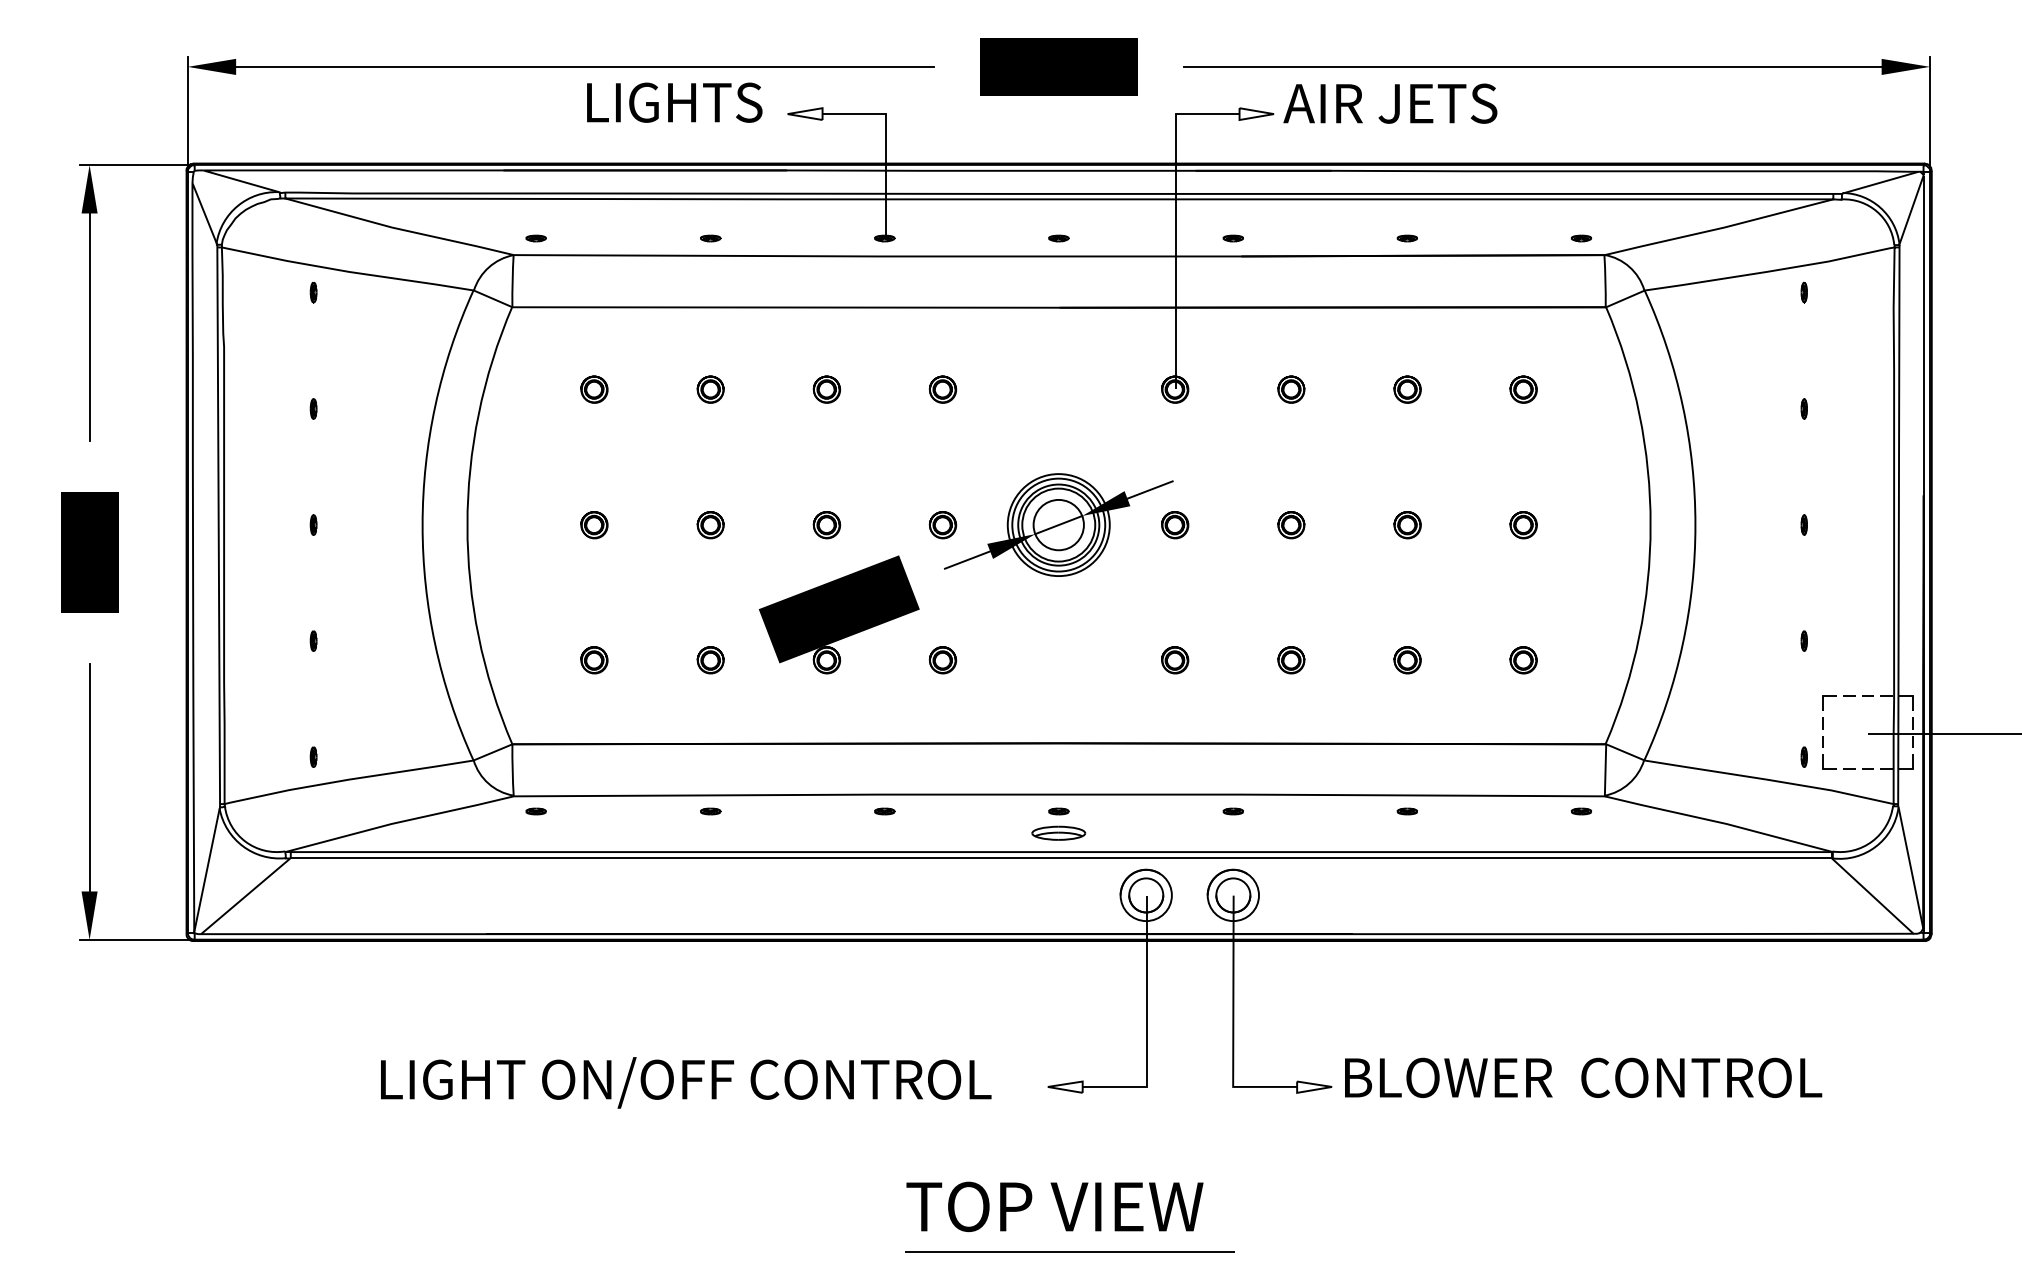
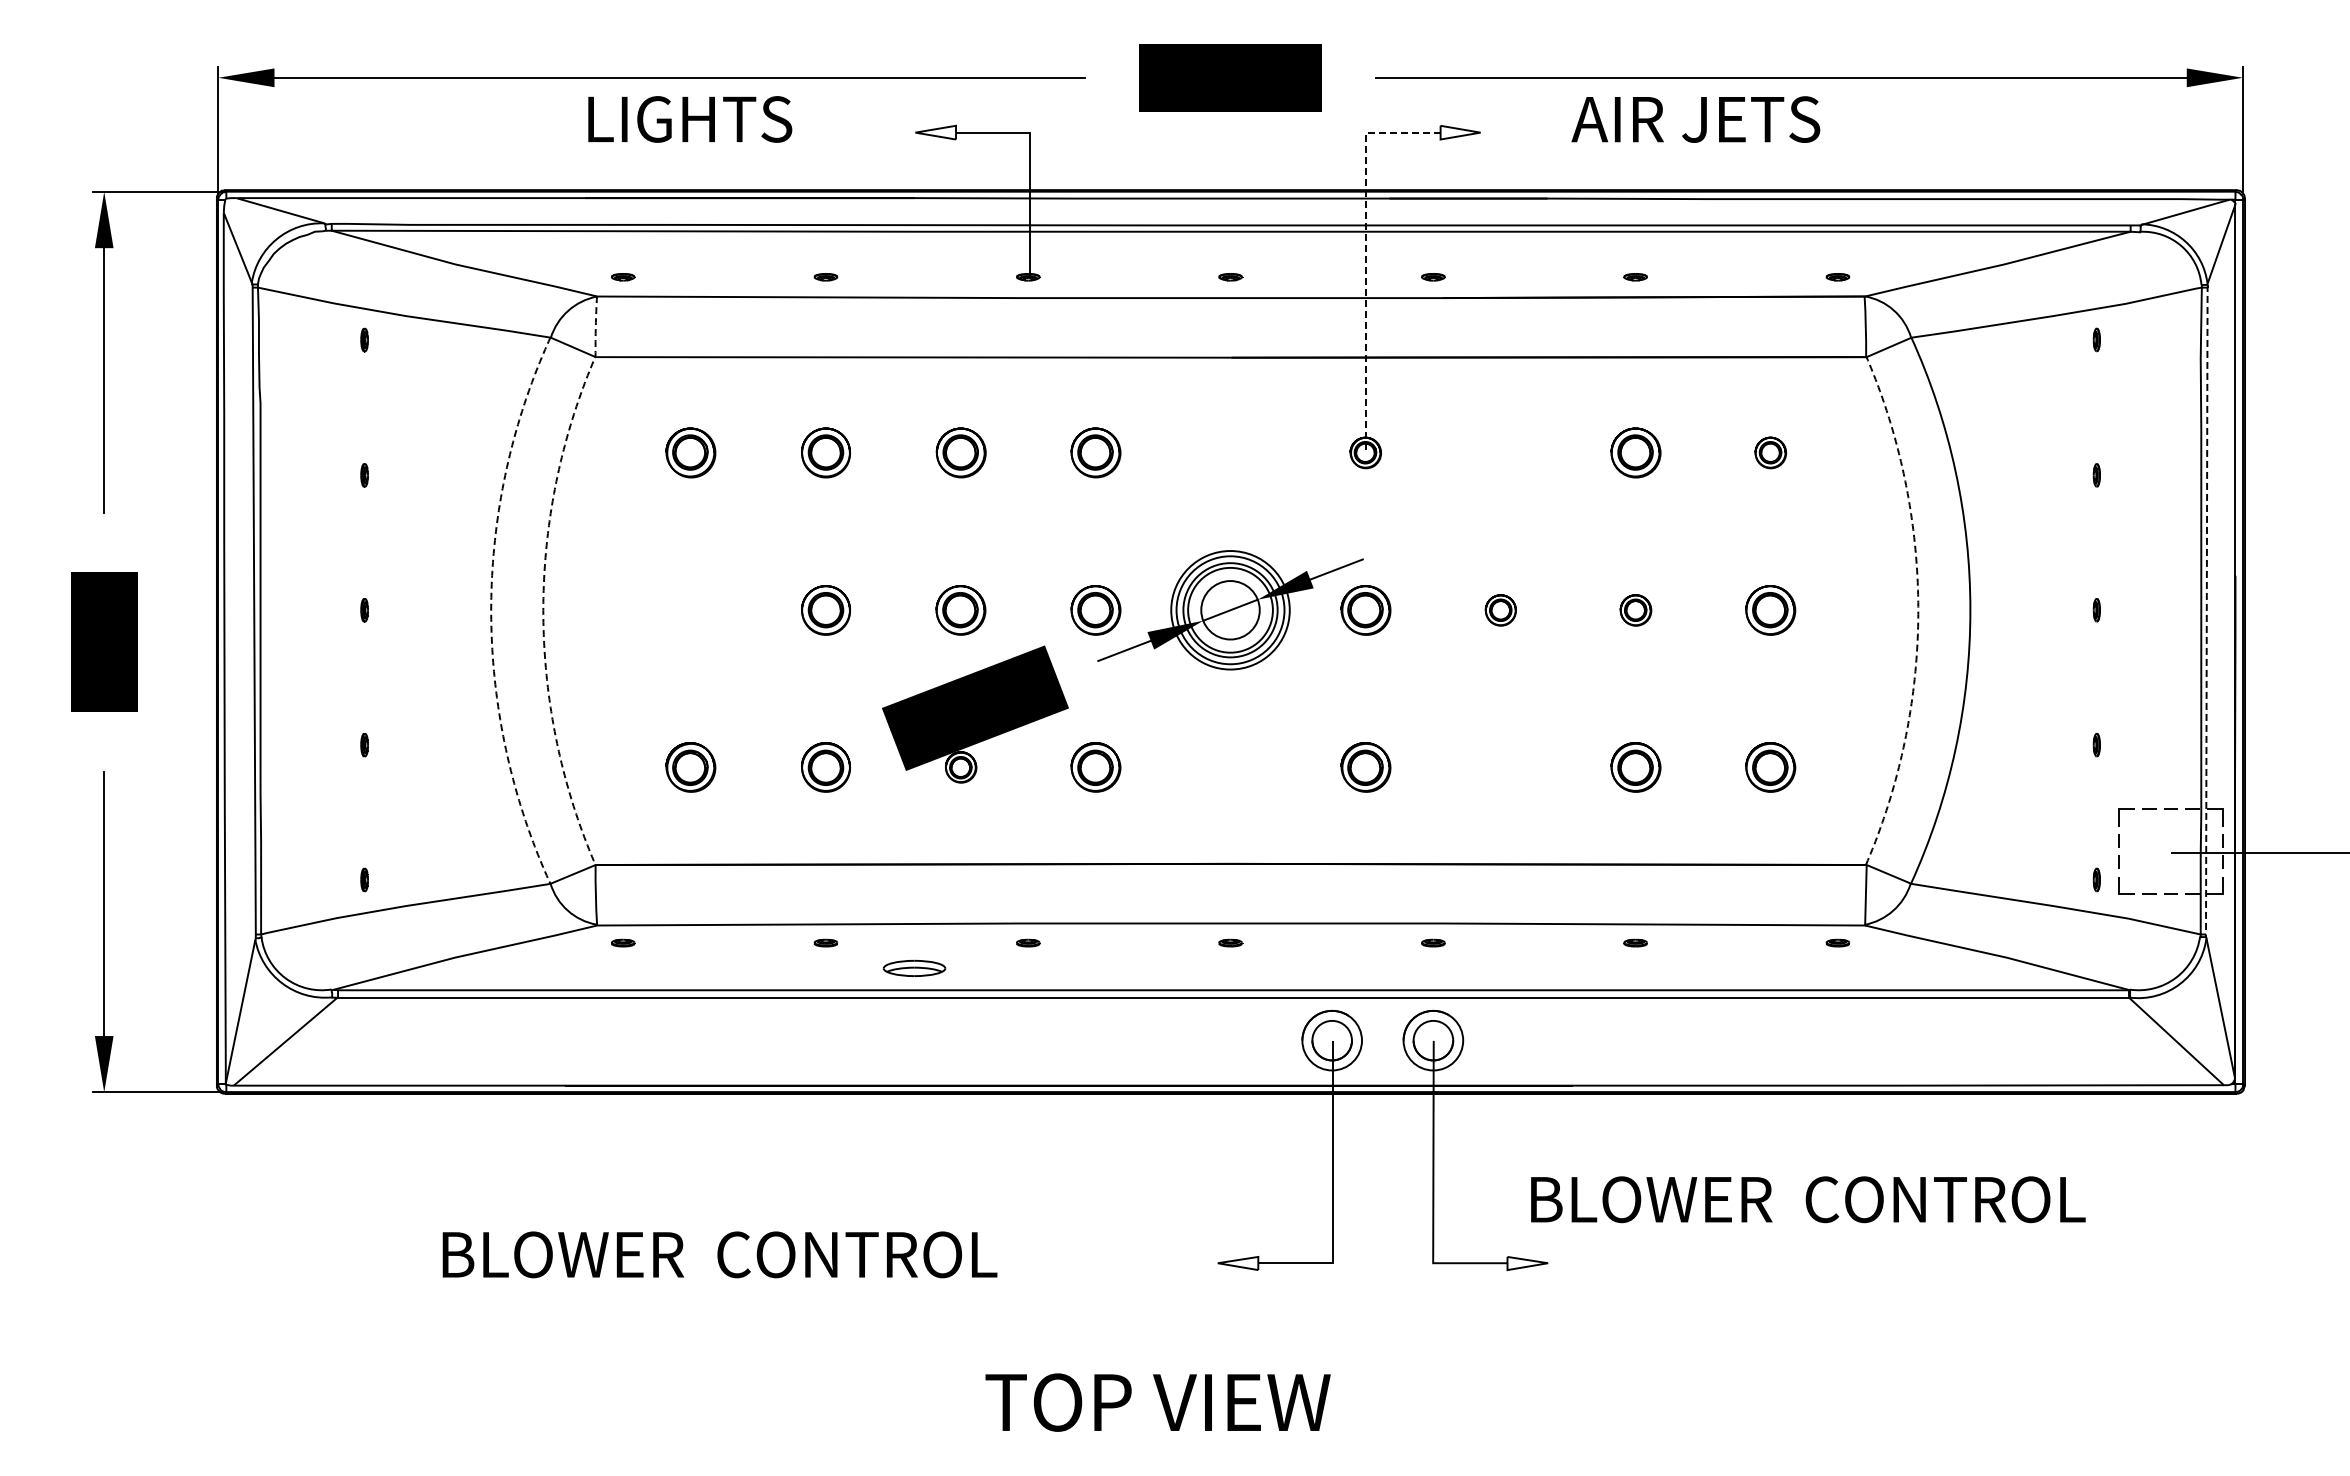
text: (674, 102) -> (690, 119), moved
text: (1390, 103) -> (1695, 119), moved
line: (1175, 218) -> (1366, 254), solid -> dashed
part: (594, 389) -> (690, 452), size x1.6
part: (710, 389) -> (825, 452), size x1.6
part: (826, 389) -> (960, 452), size x1.6
part: (942, 389) -> (1095, 452), size x1.6
part: (1291, 389) -> (1500, 452), removed
part: (1407, 389) -> (1635, 452), size x1.6
line: (468, 497) -> (544, 578), solid -> dashed
arc: (422, 525) -> (491, 610), solid -> dashed
part: (594, 525) -> (690, 610), removed
part: (710, 525) -> (825, 610), size x1.6
part: (827, 525) -> (961, 610), size x1.6
part: (942, 525) -> (1095, 610), size x1.6
part: (1174, 525) -> (1365, 610), size x1.6
part: (1523, 525) -> (1770, 610), size x1.6
arc: (1650, 525) -> (1918, 610), solid -> dashed
line: (1898, 526) -> (2206, 611), solid -> dashed
part: (594, 660) -> (690, 767), size x1.6
part: (710, 660) -> (825, 767), size x1.6
part: (942, 660) -> (1095, 767), size x1.6
part: (1174, 660) -> (1365, 767), size x1.6
part: (1291, 660) -> (1500, 767), removed
part: (1407, 660) -> (1635, 767), size x1.6
part: (1523, 660) -> (1770, 767), size x1.6
part: (1058, 832) -> (914, 967), moved
text: (1583, 1077) -> (1808, 1199), moved
text: (688, 1082) -> (800, 1258), LIGHT ON/OFF CONTROL -> BLOWER  CONTROL
text: (1054, 1206) -> (1157, 1402), moved
line: (1069, 1251) -> (1242, 1454), removed

